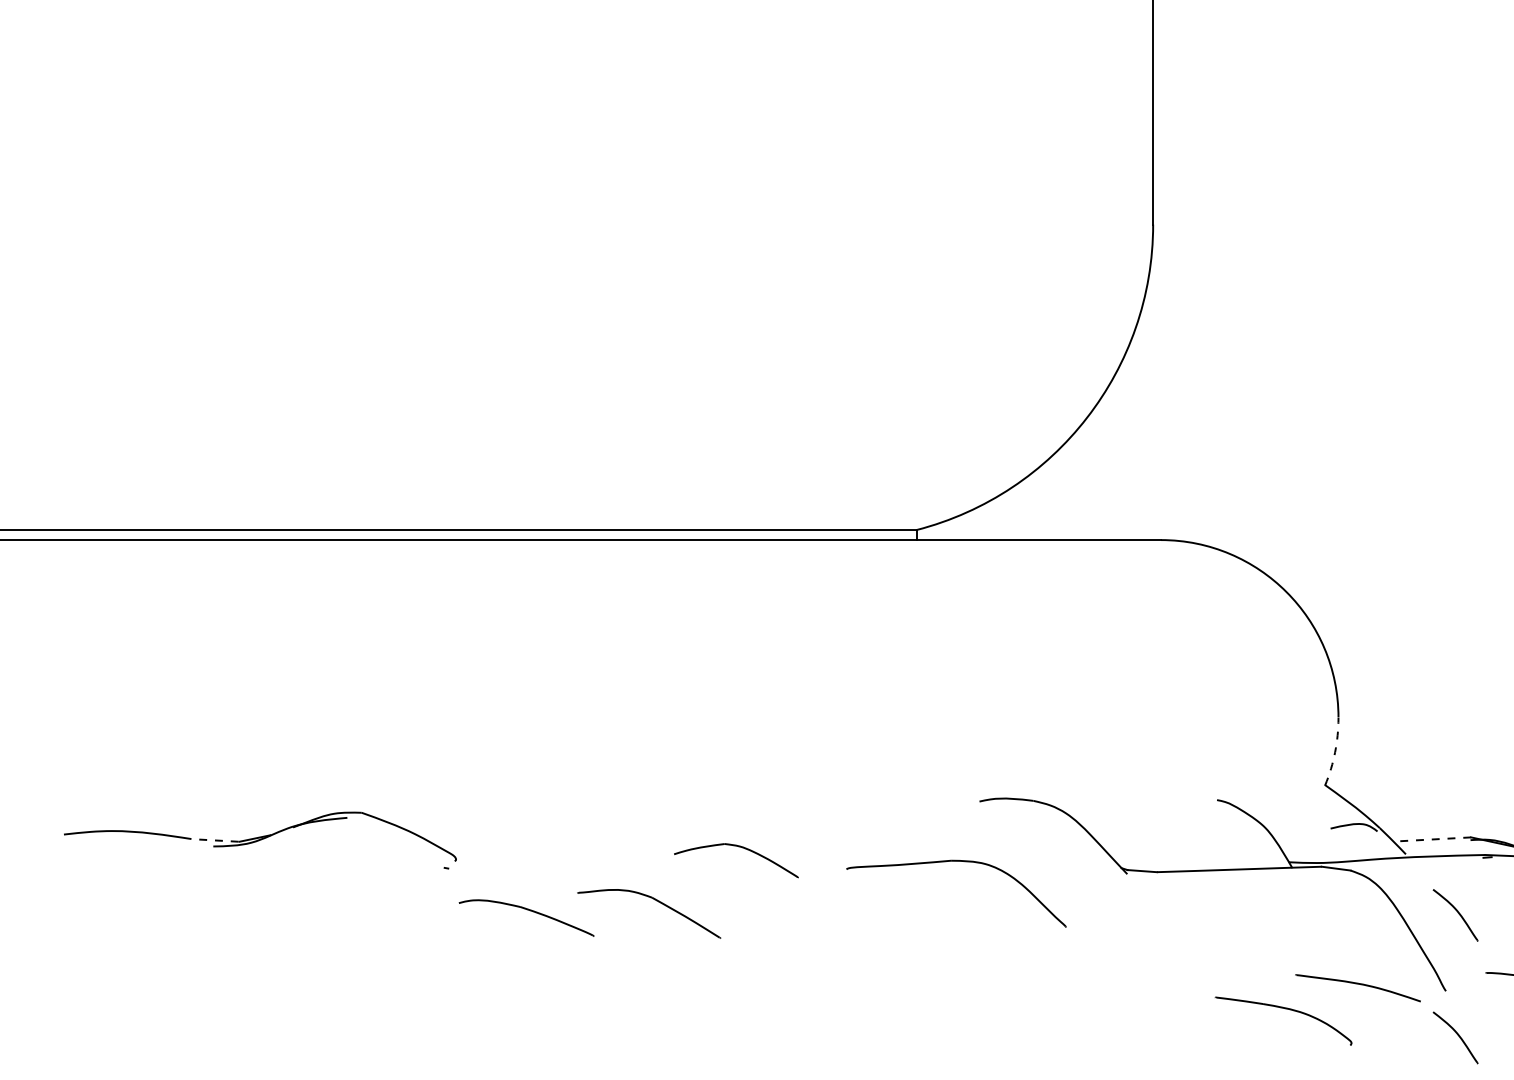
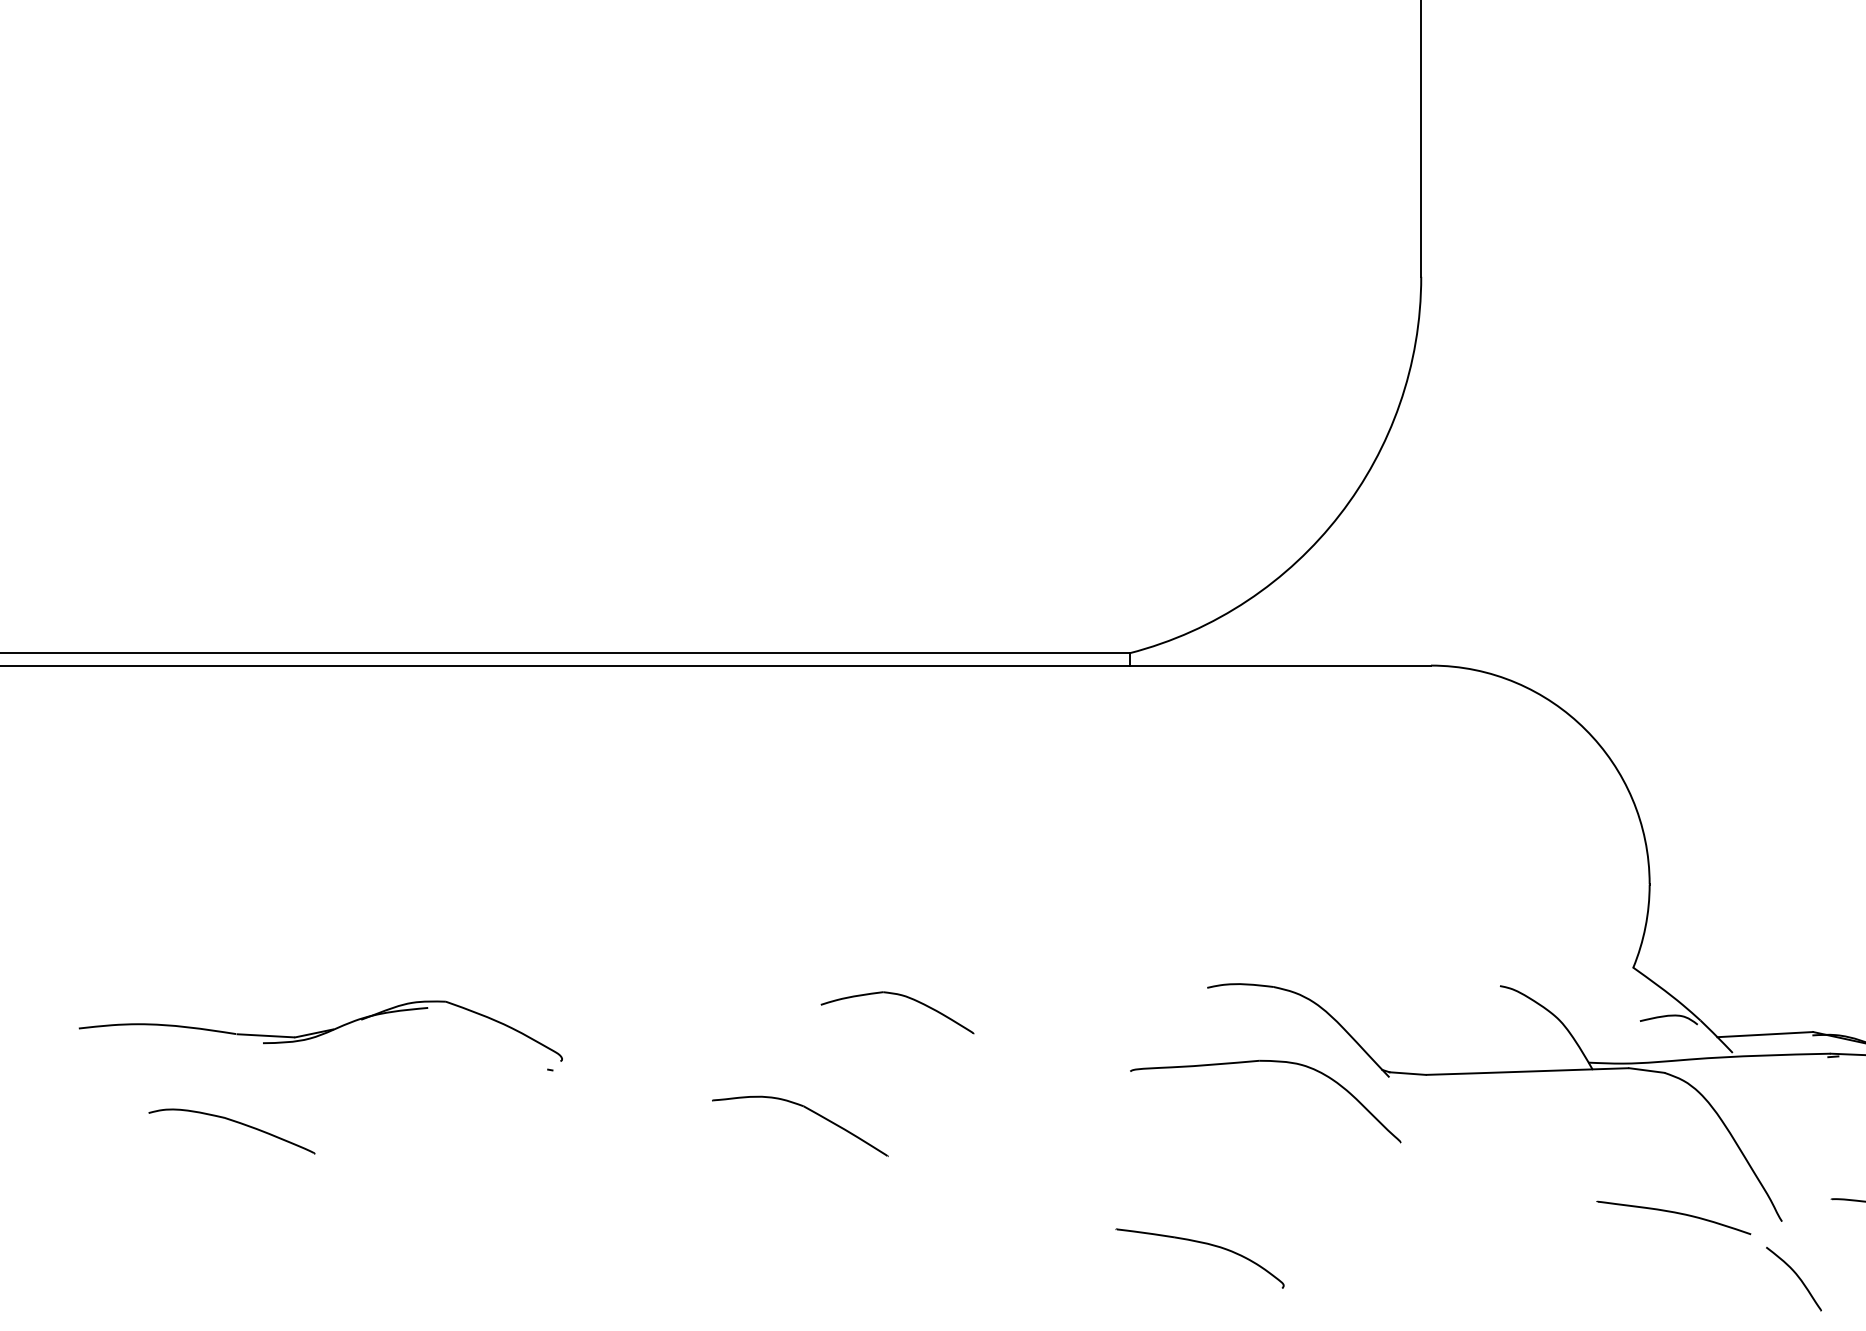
arc: (1335, 752) -> (1645, 927), dashed -> solid
line: (1432, 839) -> (1765, 1034), dashed -> solid
line: (215, 840) -> (265, 1035), dashed -> solid
part: (739, 847) -> (901, 996), moved
part: (962, 862) -> (1273, 1062), moved
part: (528, 910) -> (234, 1122), moved
curve: (1458, 914) -> (1797, 1126), removed
part: (1284, 1008) -> (1200, 1243), moved

